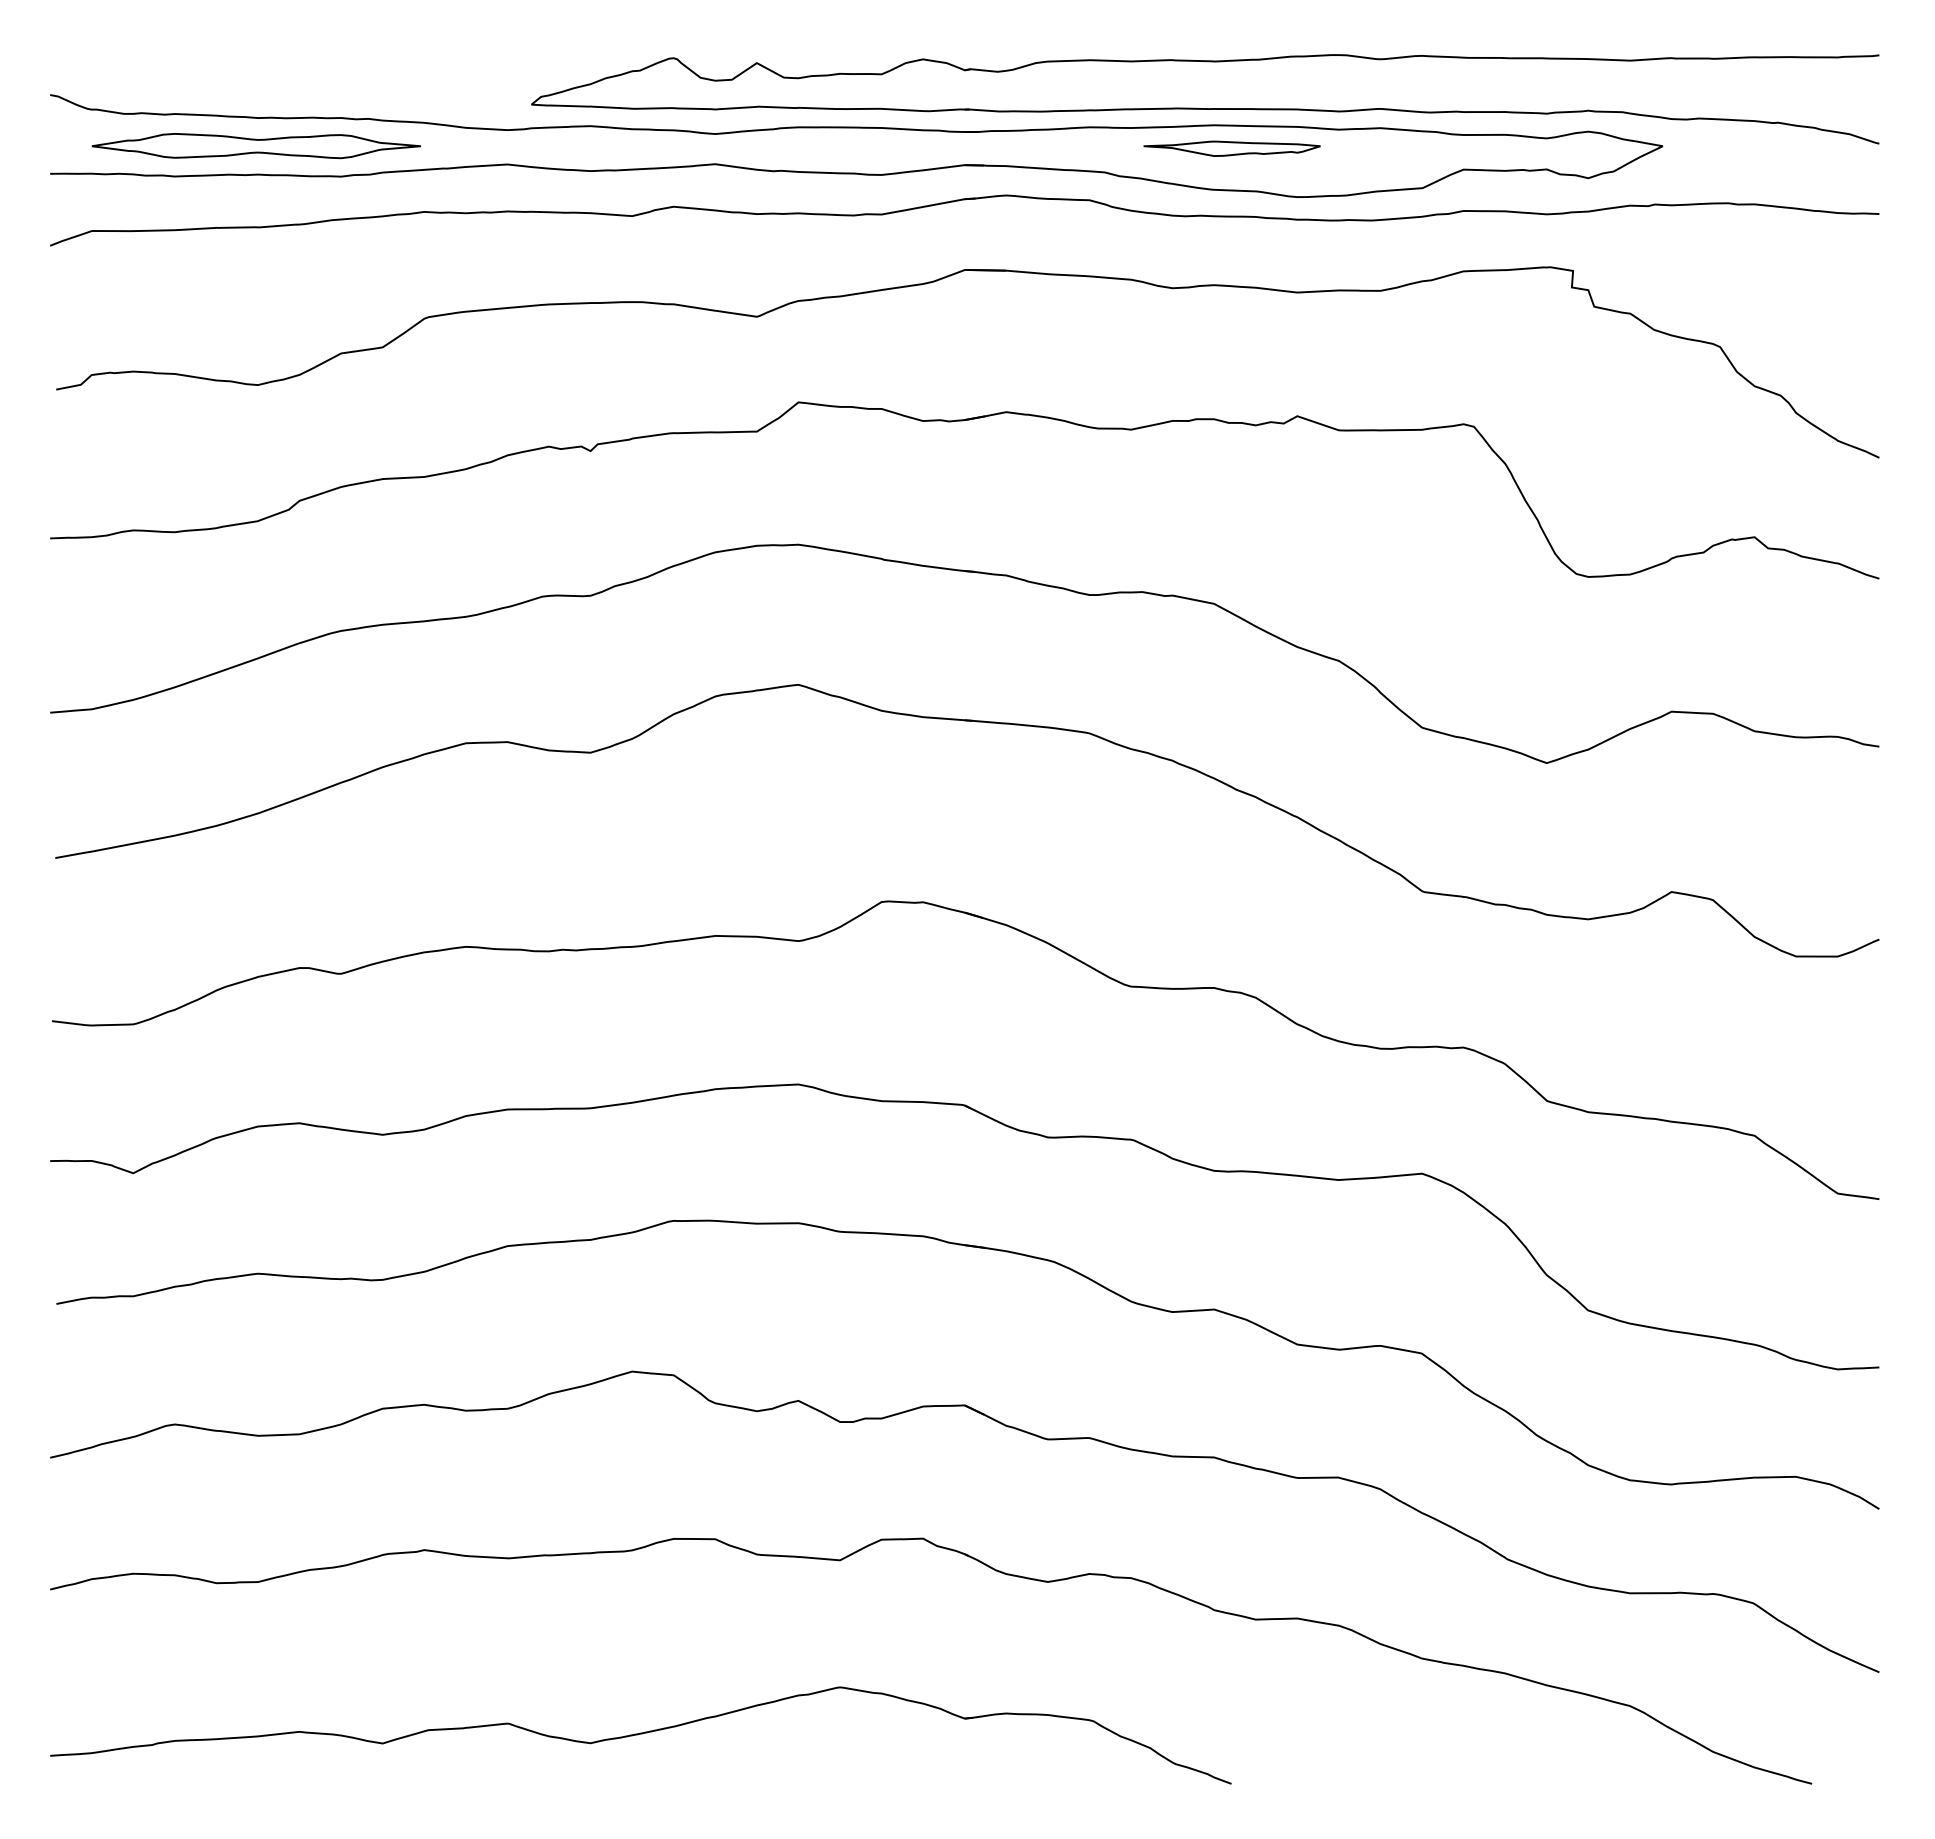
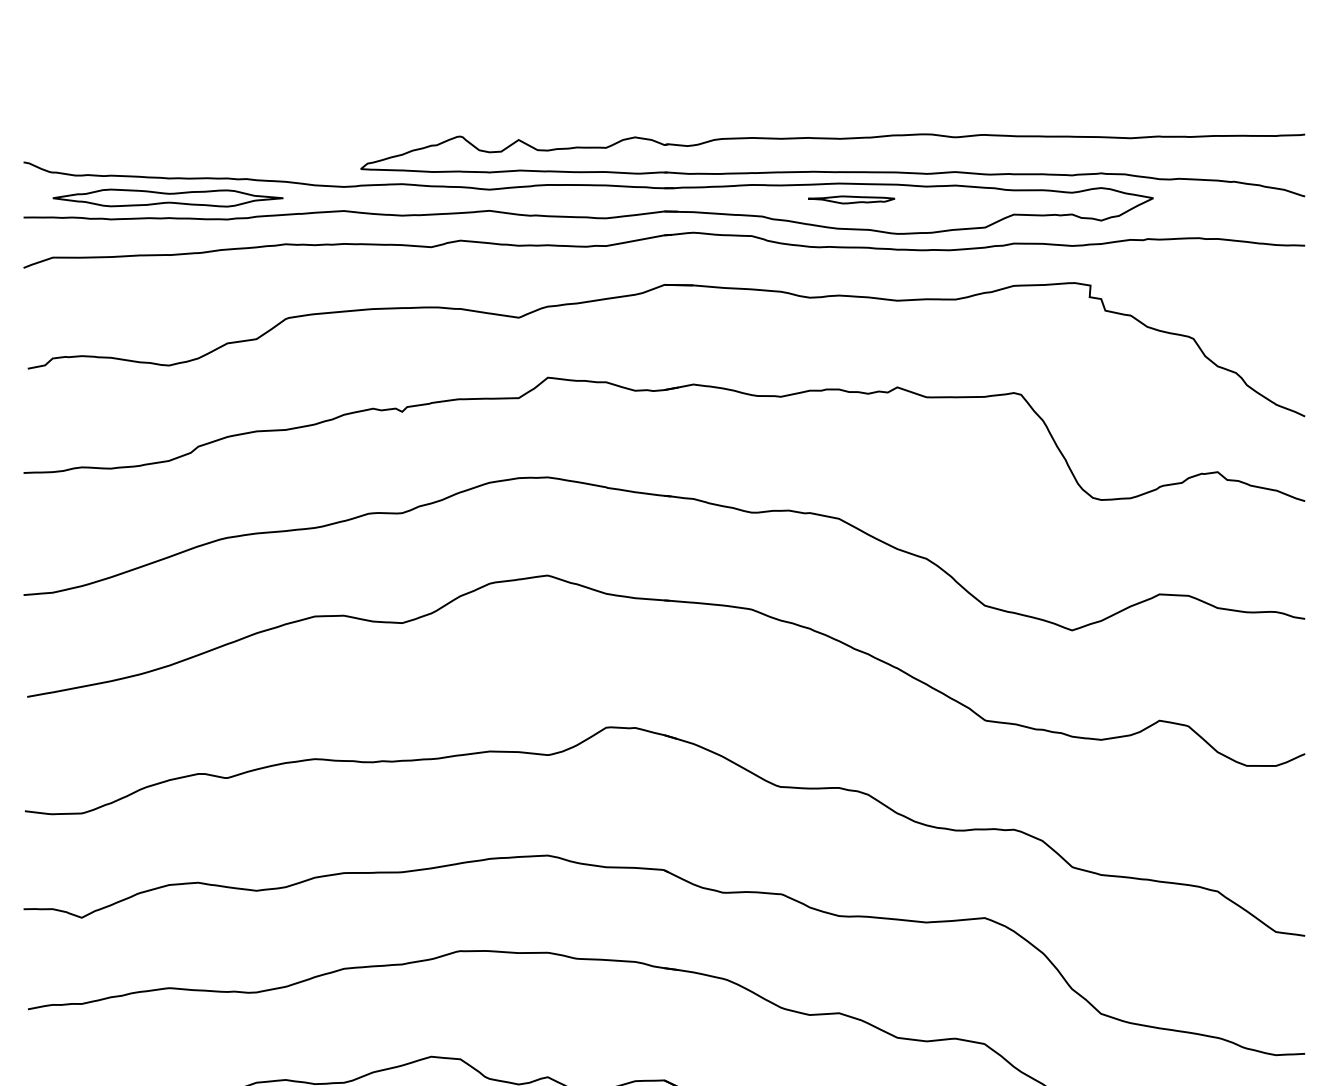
part: (1231, 148) -> (851, 199), size x0.7

